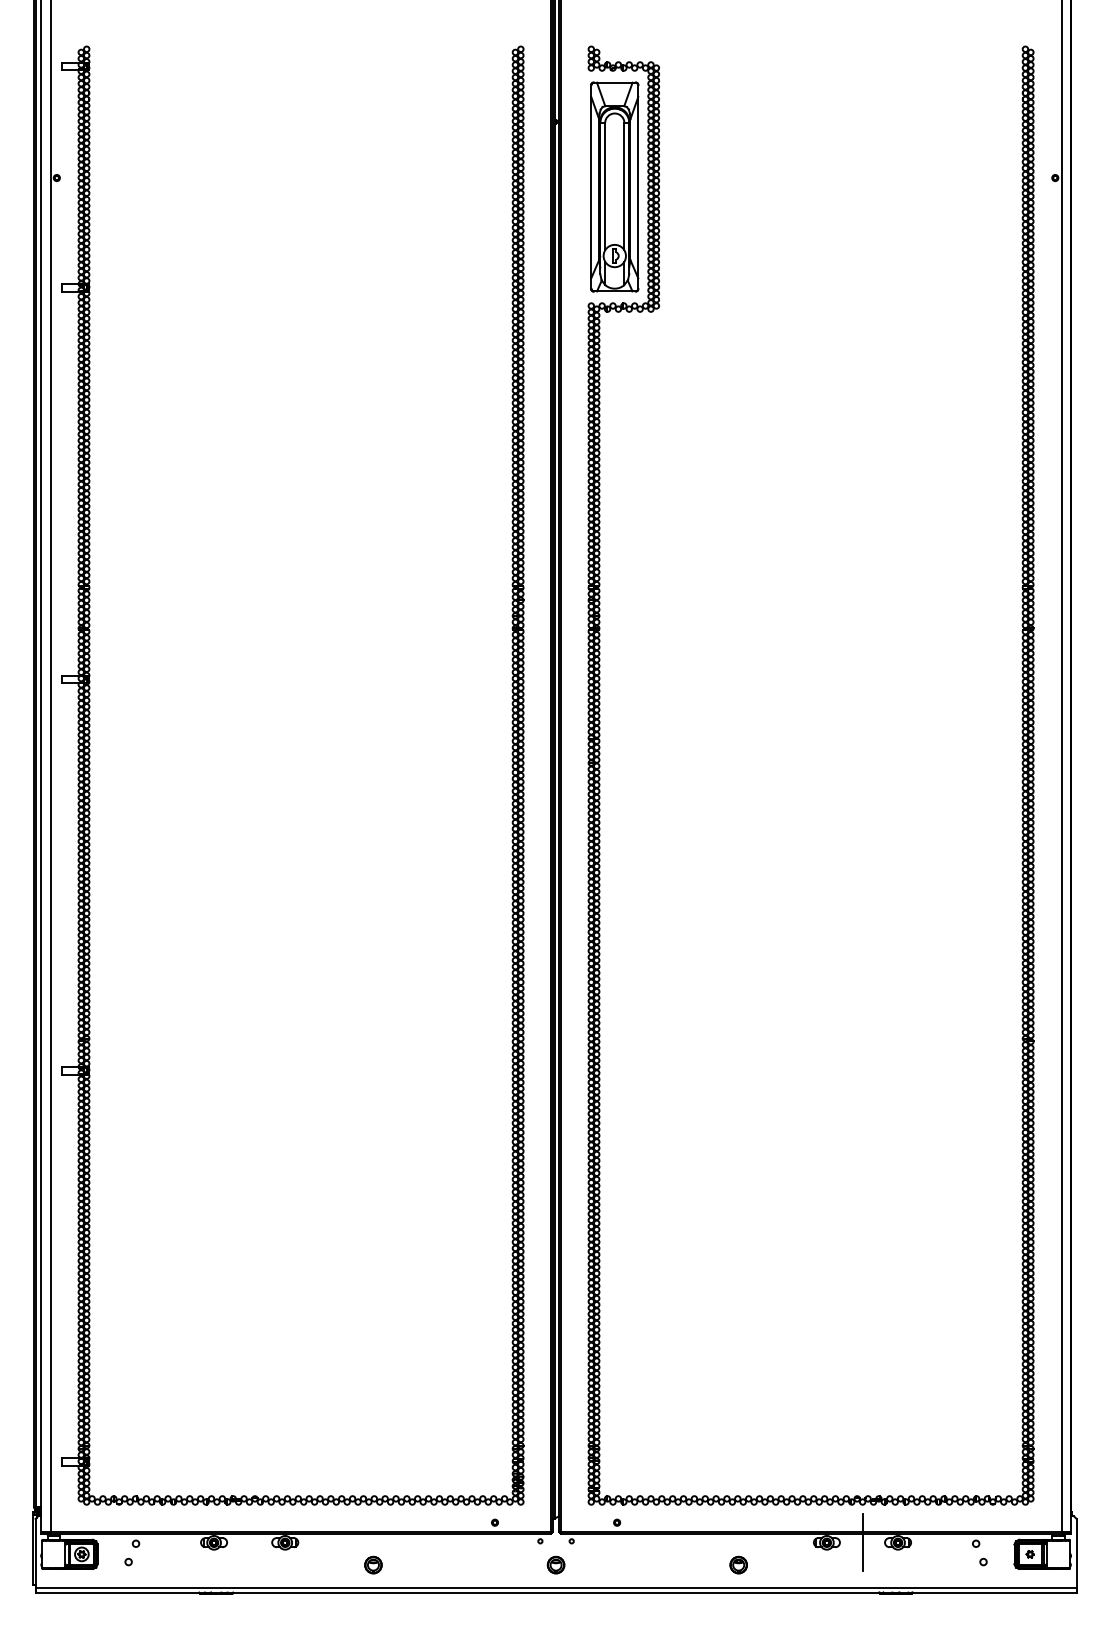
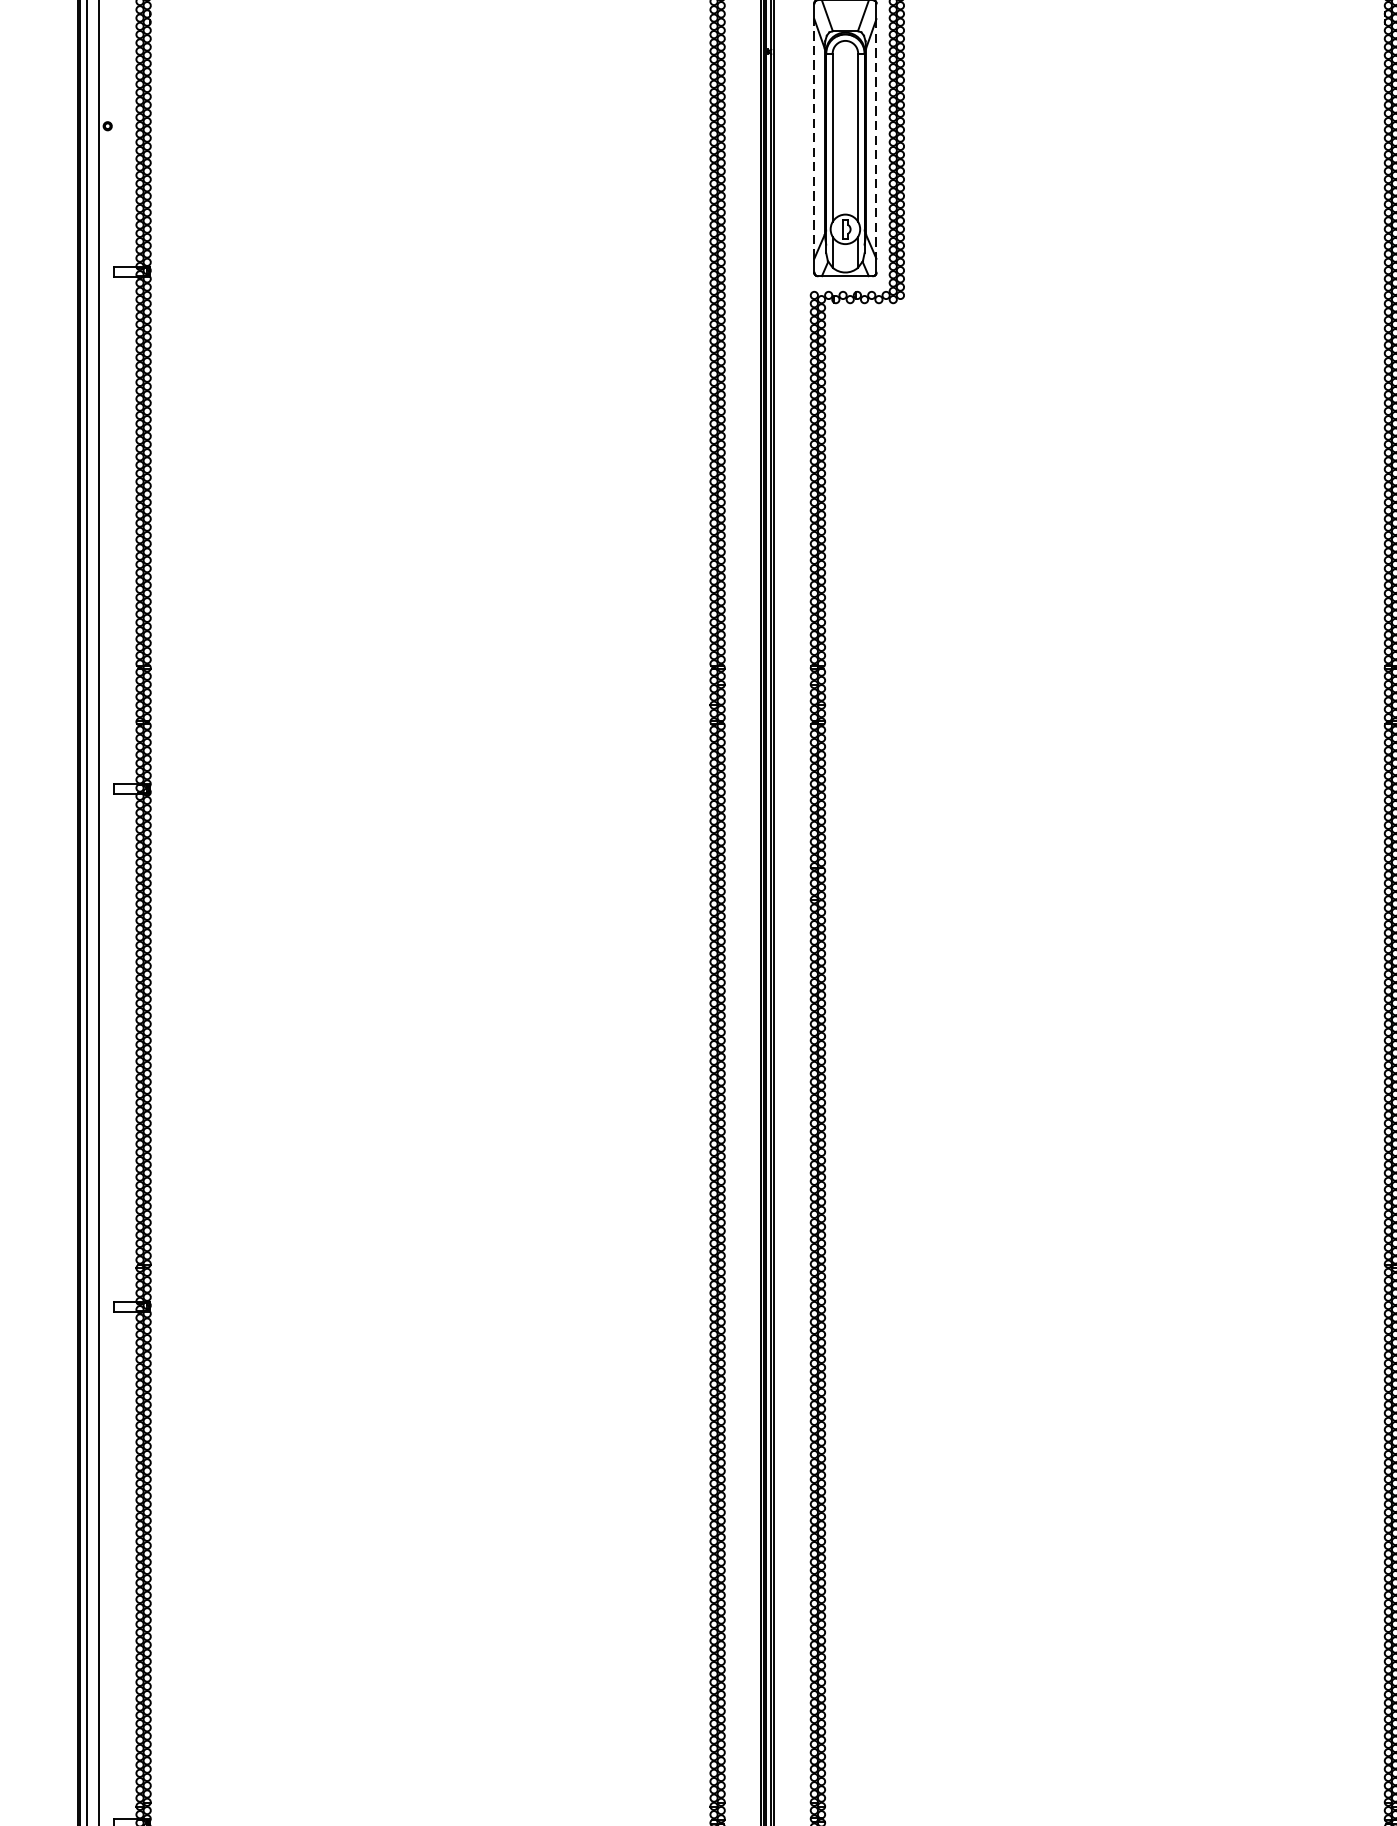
line: (591, 187) -> (814, 138), solid -> dashed
line: (638, 187) -> (876, 138), solid -> dashed

